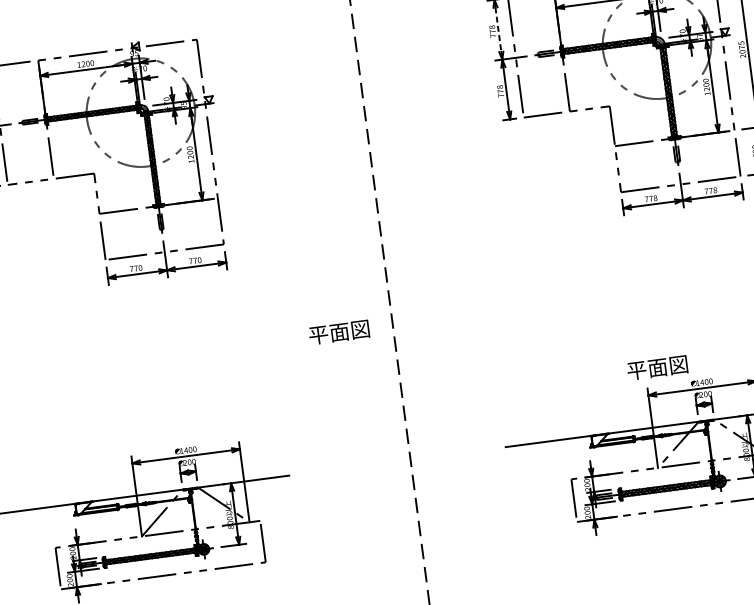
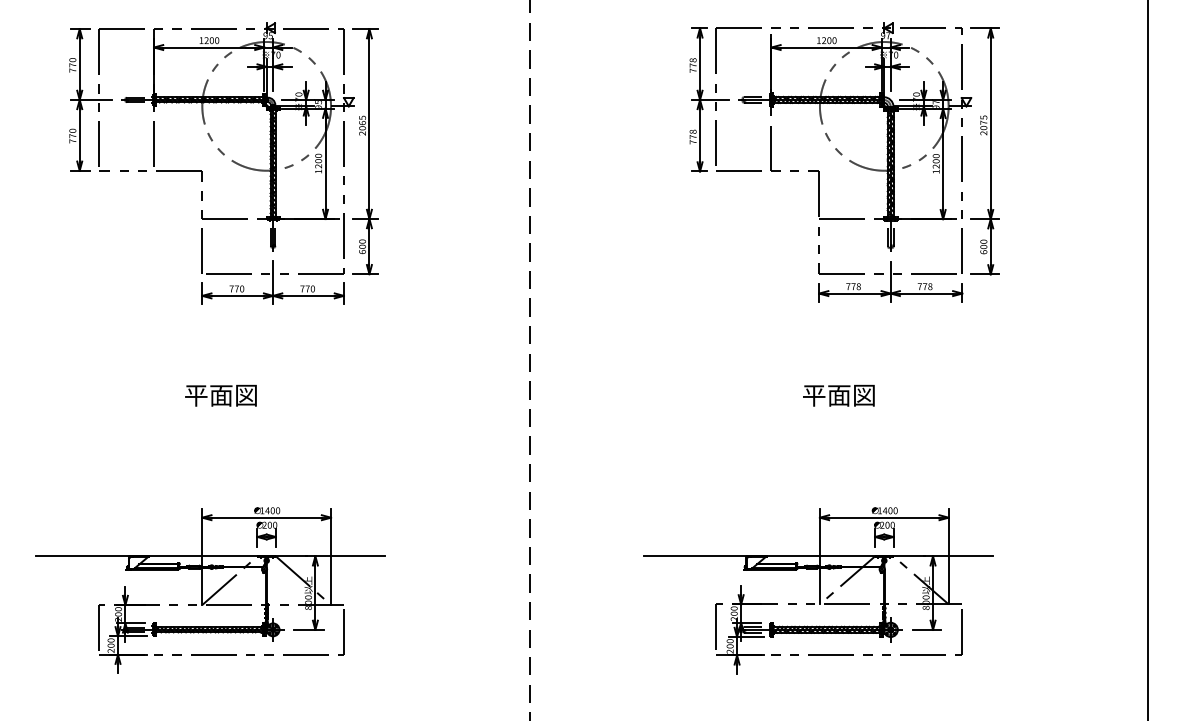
line: (498, 29) -> (700, 64), dashed -> solid
part: (228, 139) -> (365, 151), added
text: (338, 332) -> (220, 395), moved
text: (657, 367) -> (838, 395), moved

